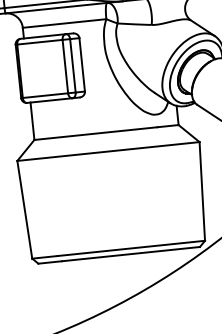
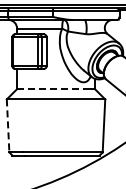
line: (96, 134) -> (50, 89), solid -> dashed
line: (25, 208) -> (8, 125), solid -> dashed

